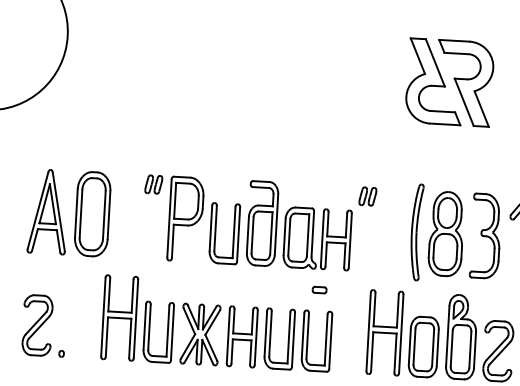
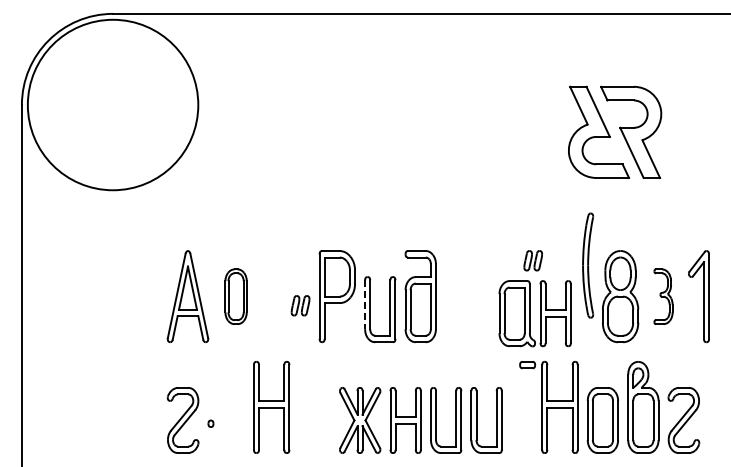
part: (153, 184) -> (300, 305), moved
part: (92, 214) -> (235, 296), size x0.6
line: (211, 229) -> (365, 305), solid -> dashed
part: (416, 232) -> (588, 265), moved
part: (485, 236) -> (663, 296), size x0.6
part: (316, 238) -> (534, 313), moved
part: (319, 290) -> (527, 365), moved
part: (150, 331) -> (305, 420), removed
part: (61, 353) -> (210, 423), moved

